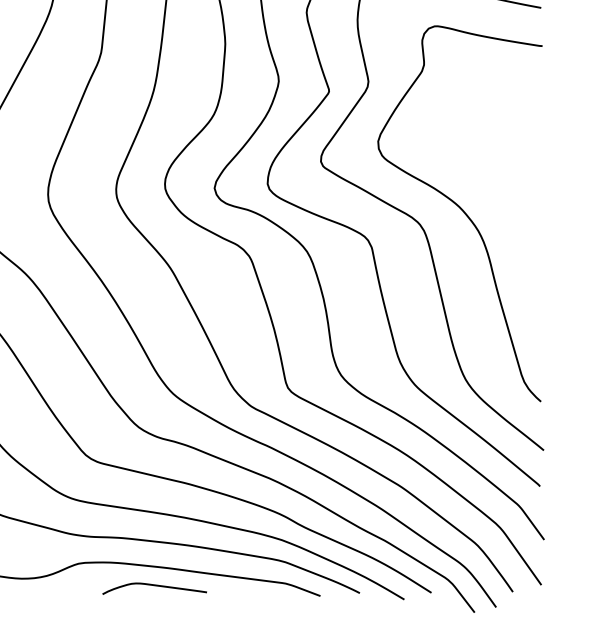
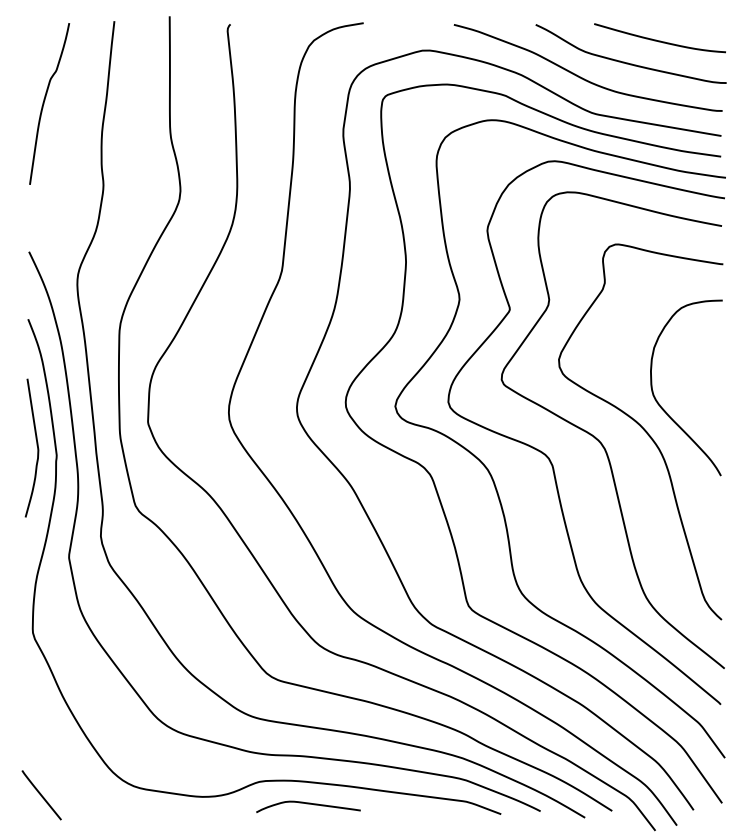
curve: (479, 186) -> (660, 404), added
curve: (154, 586) -> (308, 804), moved

